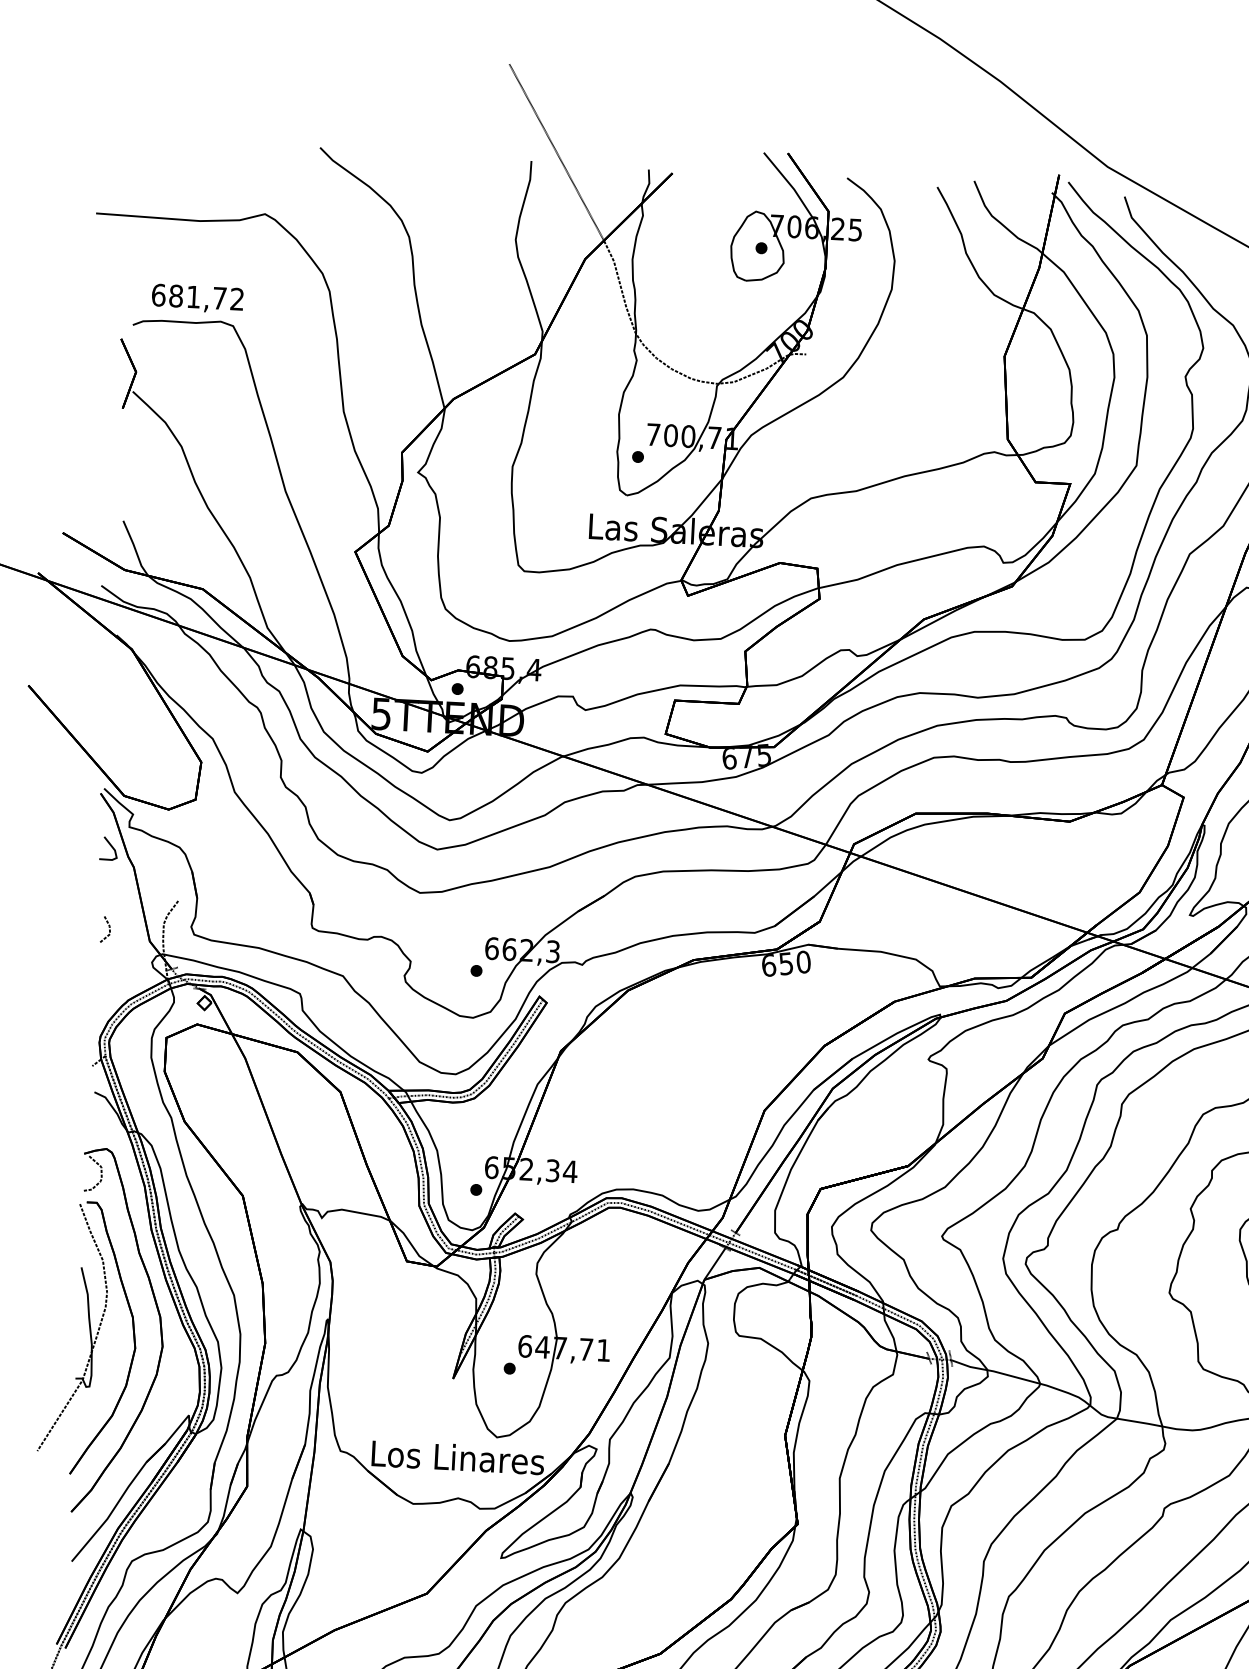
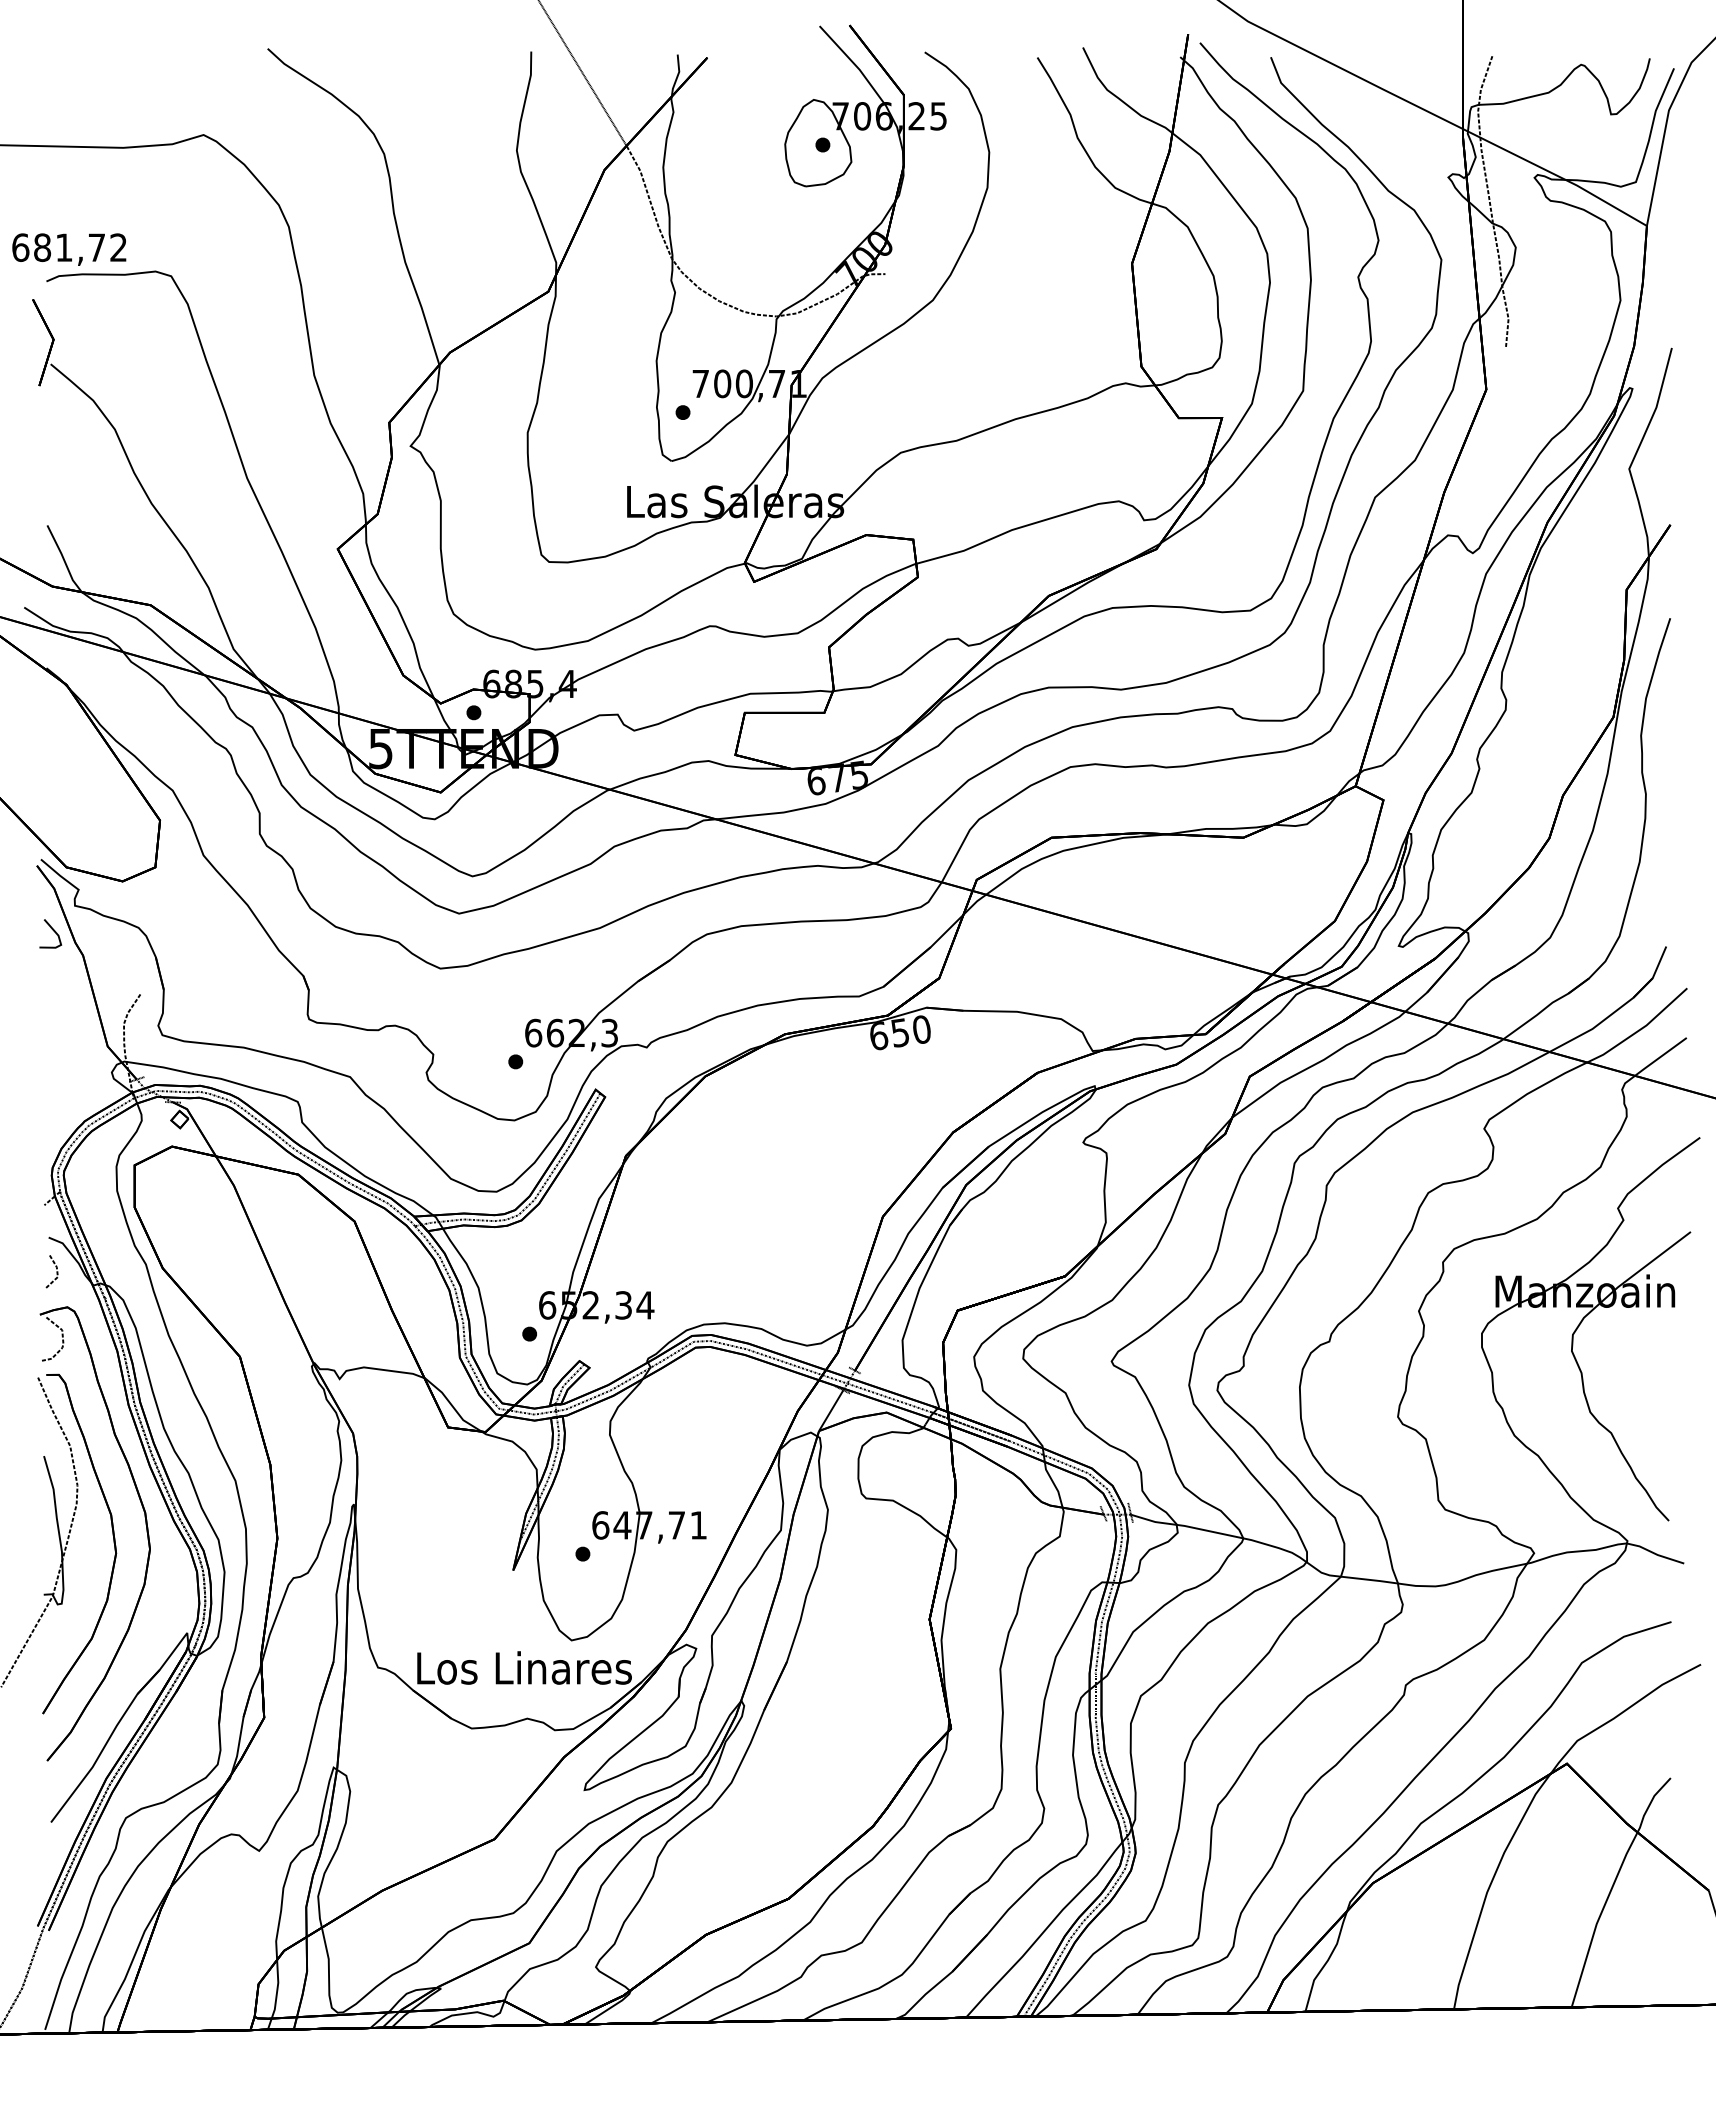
text: (197, 298) -> (69, 249), moved
line: (109, 929) -> (56, 1271), moved

